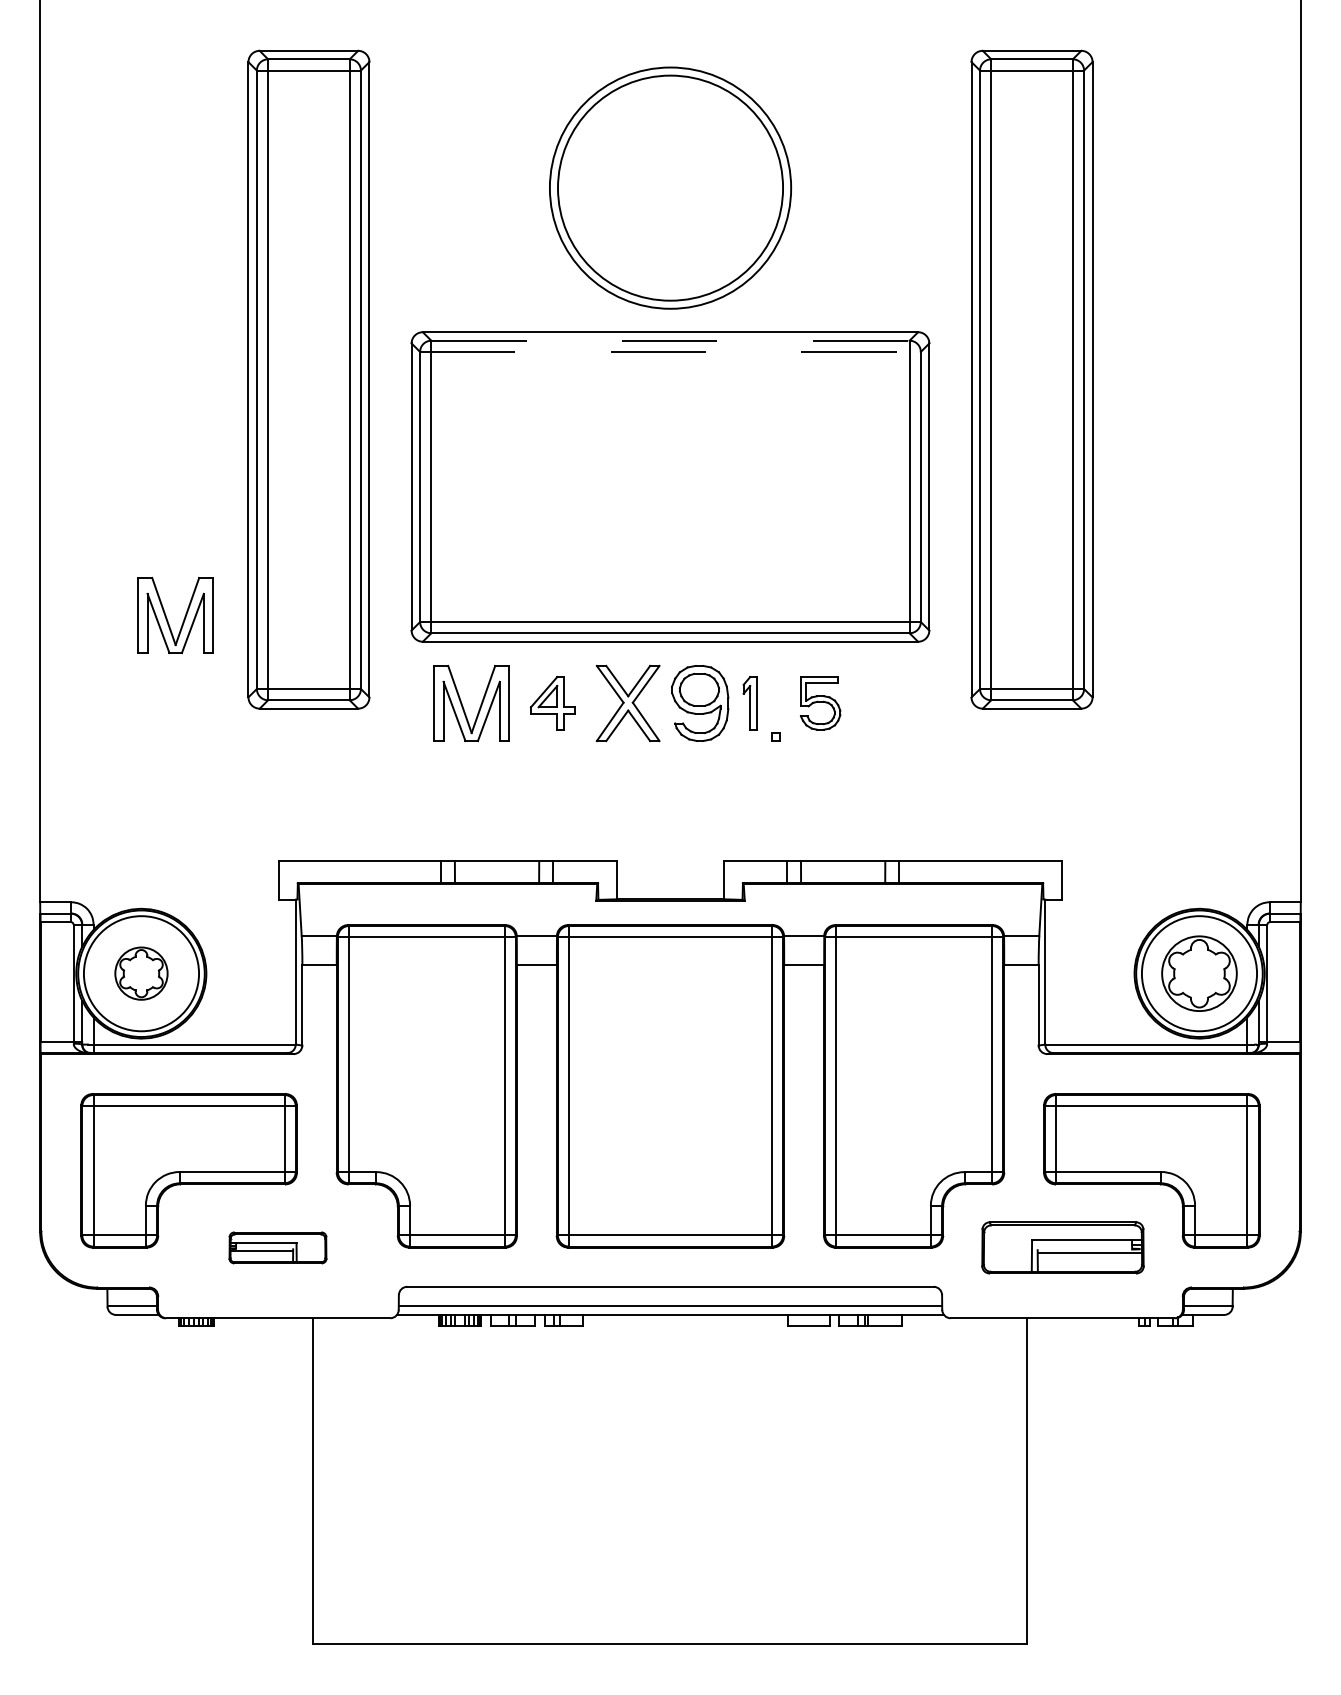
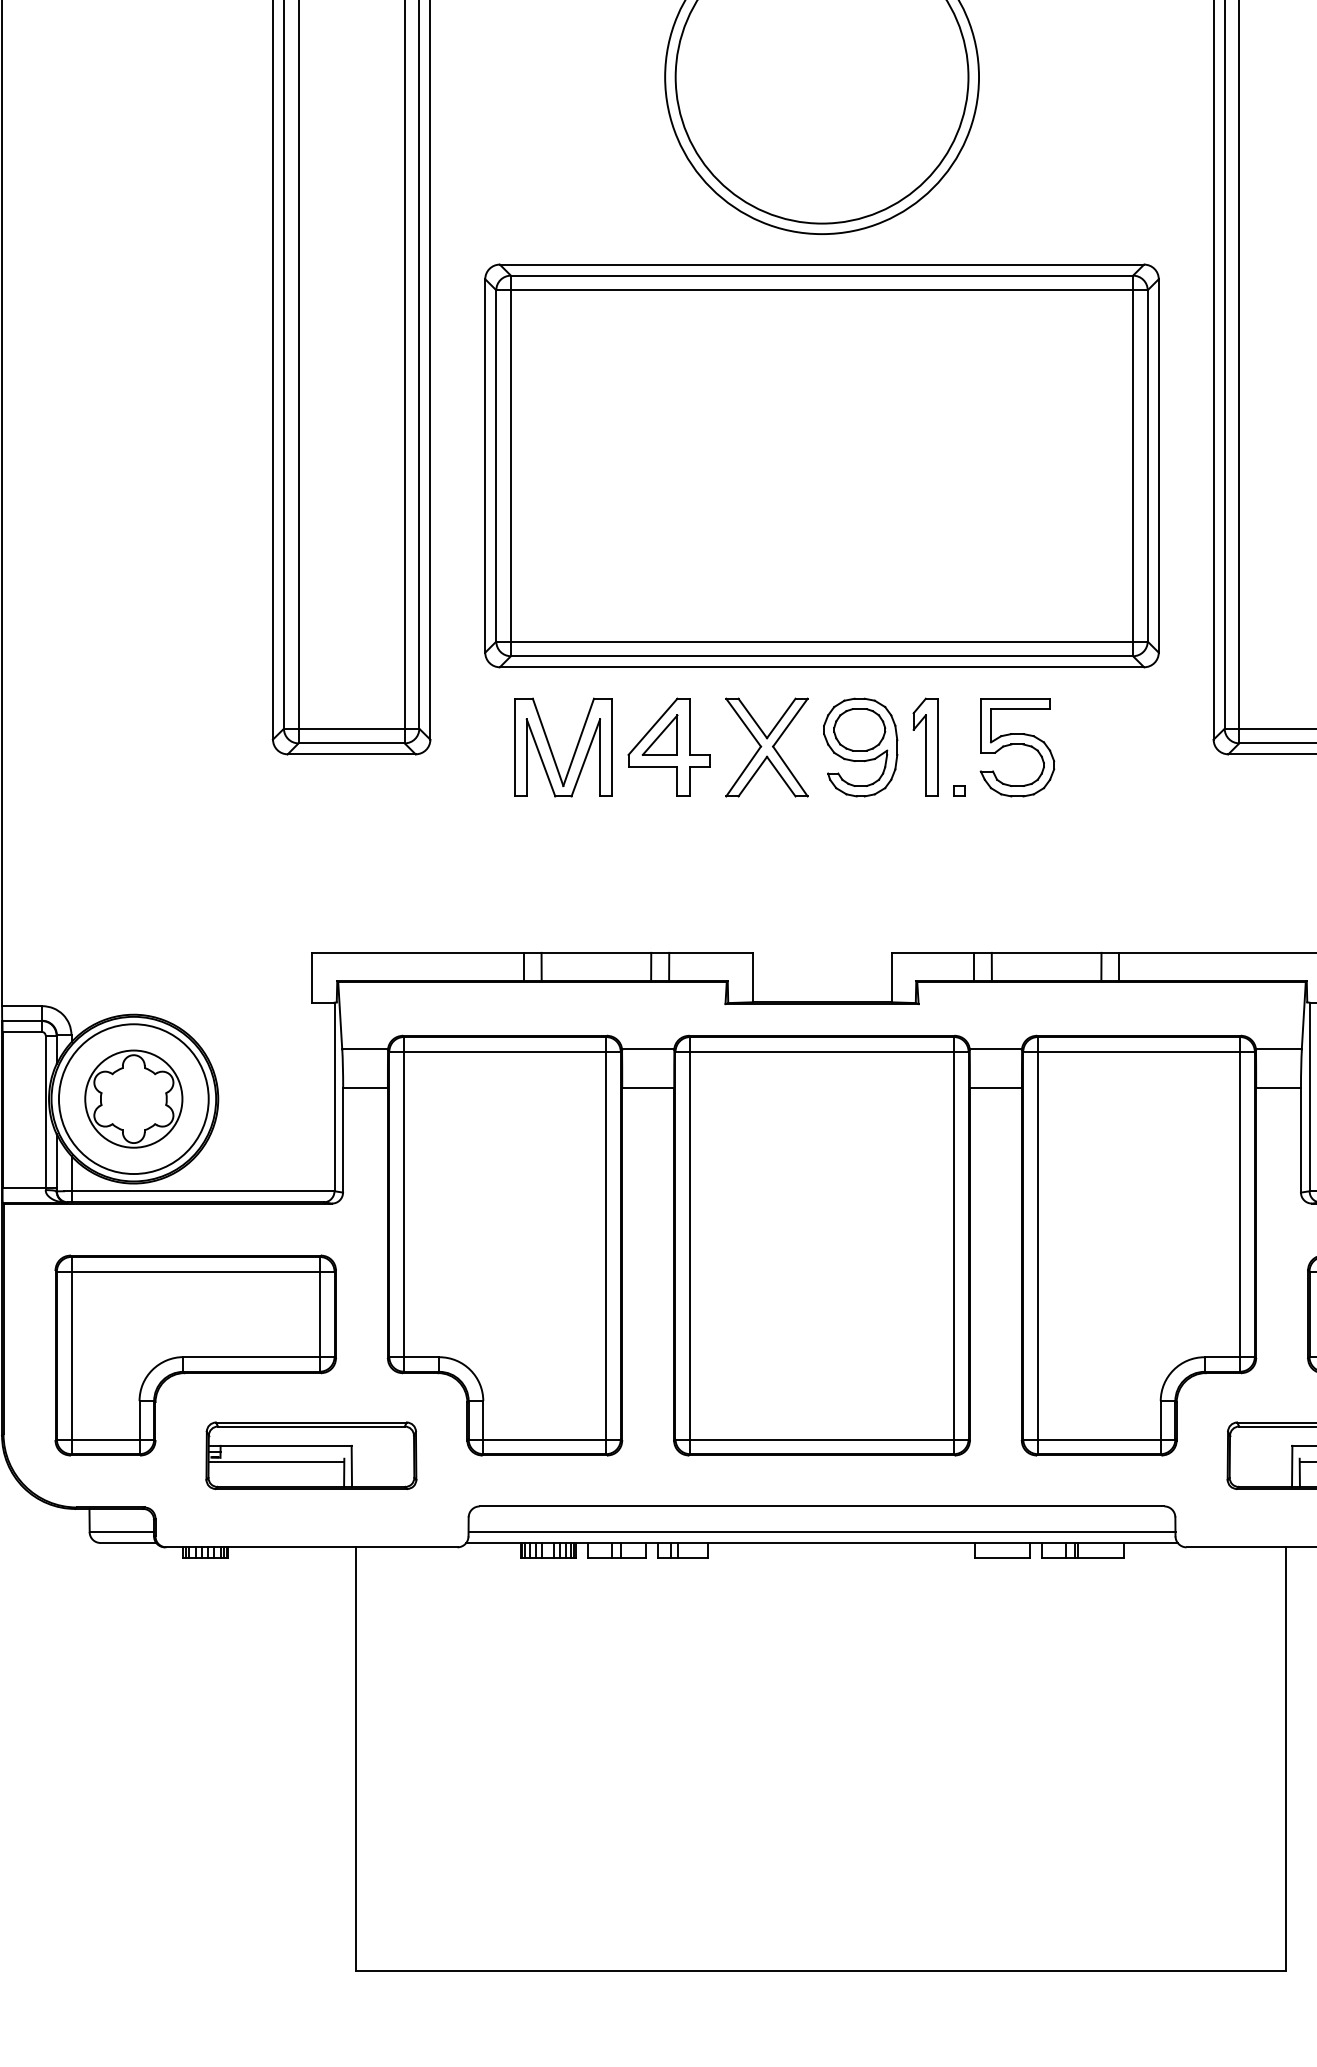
line: (670, 340) -> (822, 275), dashed -> solid
line: (670, 351) -> (822, 289), dashed -> solid
part: (167, 618) -> (167, 637), removed
part: (552, 702) -> (668, 746), size x1.43
part: (749, 702) -> (924, 746), size x1.43
part: (820, 703) -> (1017, 747), size x1.43
part: (141, 973) -> (133, 1098), size x1.43
part: (277, 1247) -> (310, 1455), size x1.67

